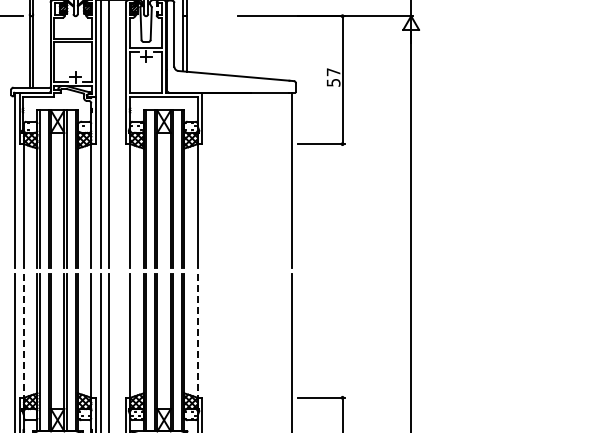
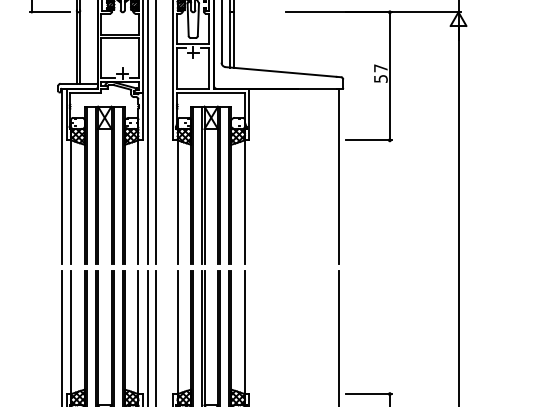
line: (24, 337) -> (71, 333), dashed -> solid
line: (197, 337) -> (244, 333), dashed -> solid

